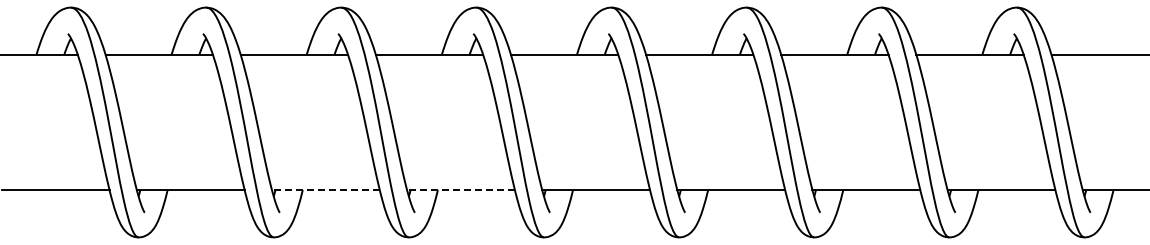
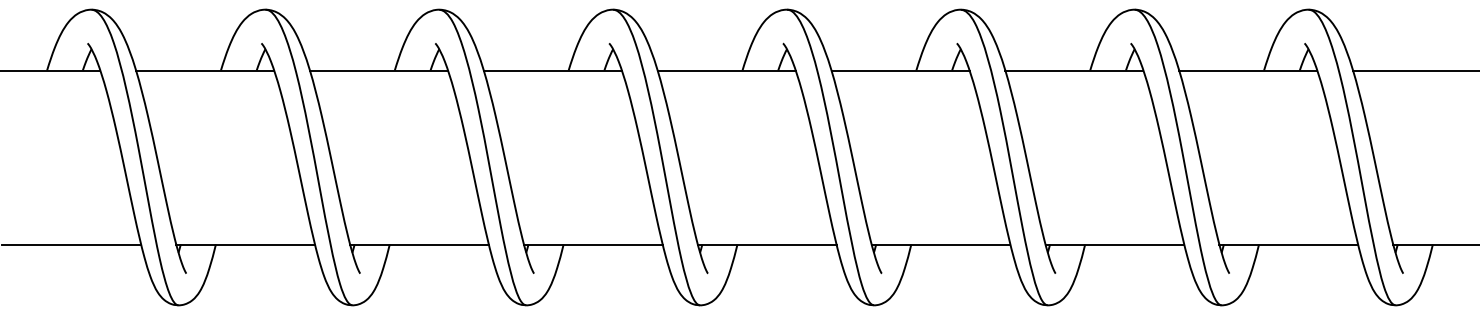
line: (325, 190) -> (418, 244), dashed -> solid
line: (461, 190) -> (593, 244), dashed -> solid

